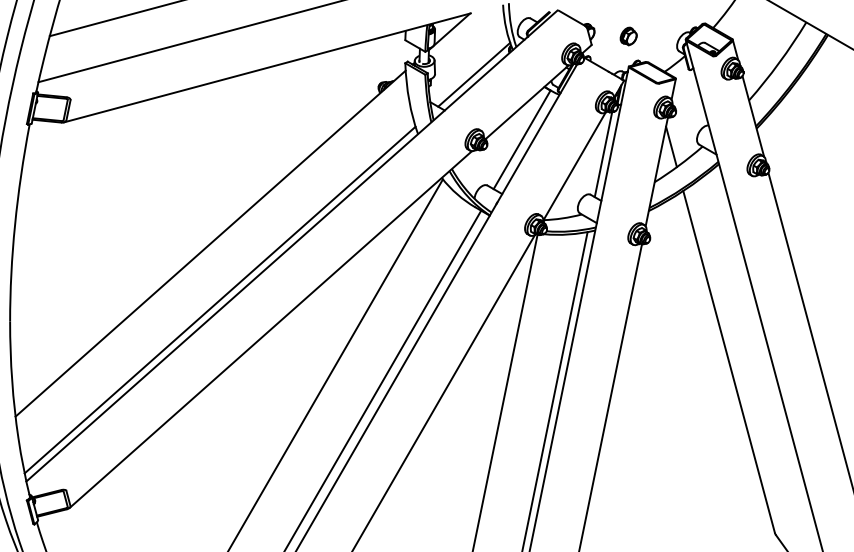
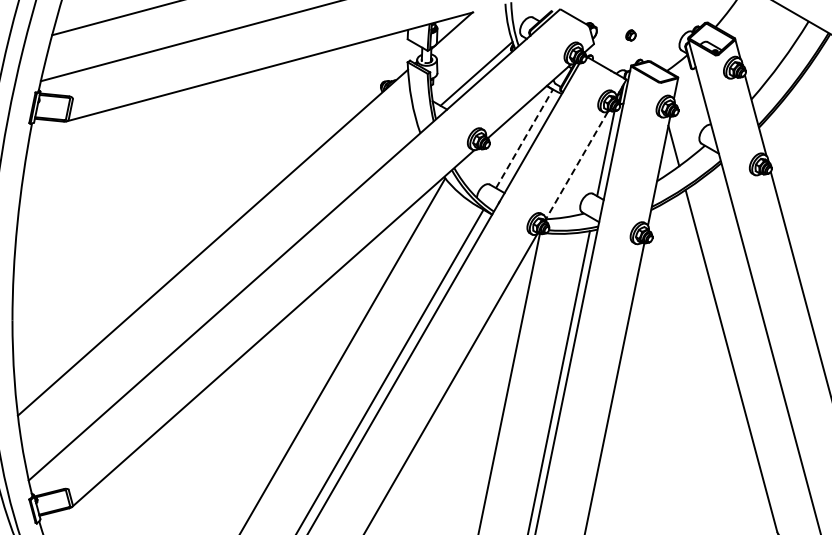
part: (628, 36) -> (630, 35), size x0.6
line: (522, 139) -> (524, 138), solid -> dashed
line: (574, 166) -> (576, 165), solid -> dashed
line: (219, 299) -> (221, 298), removed

